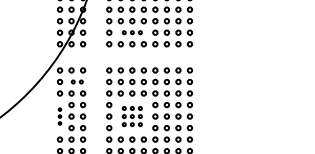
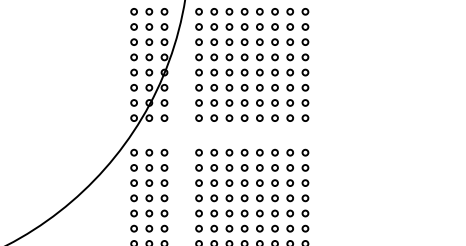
part: (132, 32) -> (229, 102), size x1.43
part: (77, 81) -> (156, 167), size x1.43
part: (59, 116) -> (133, 213), size x1.67
part: (132, 116) -> (229, 213), size x1.43

